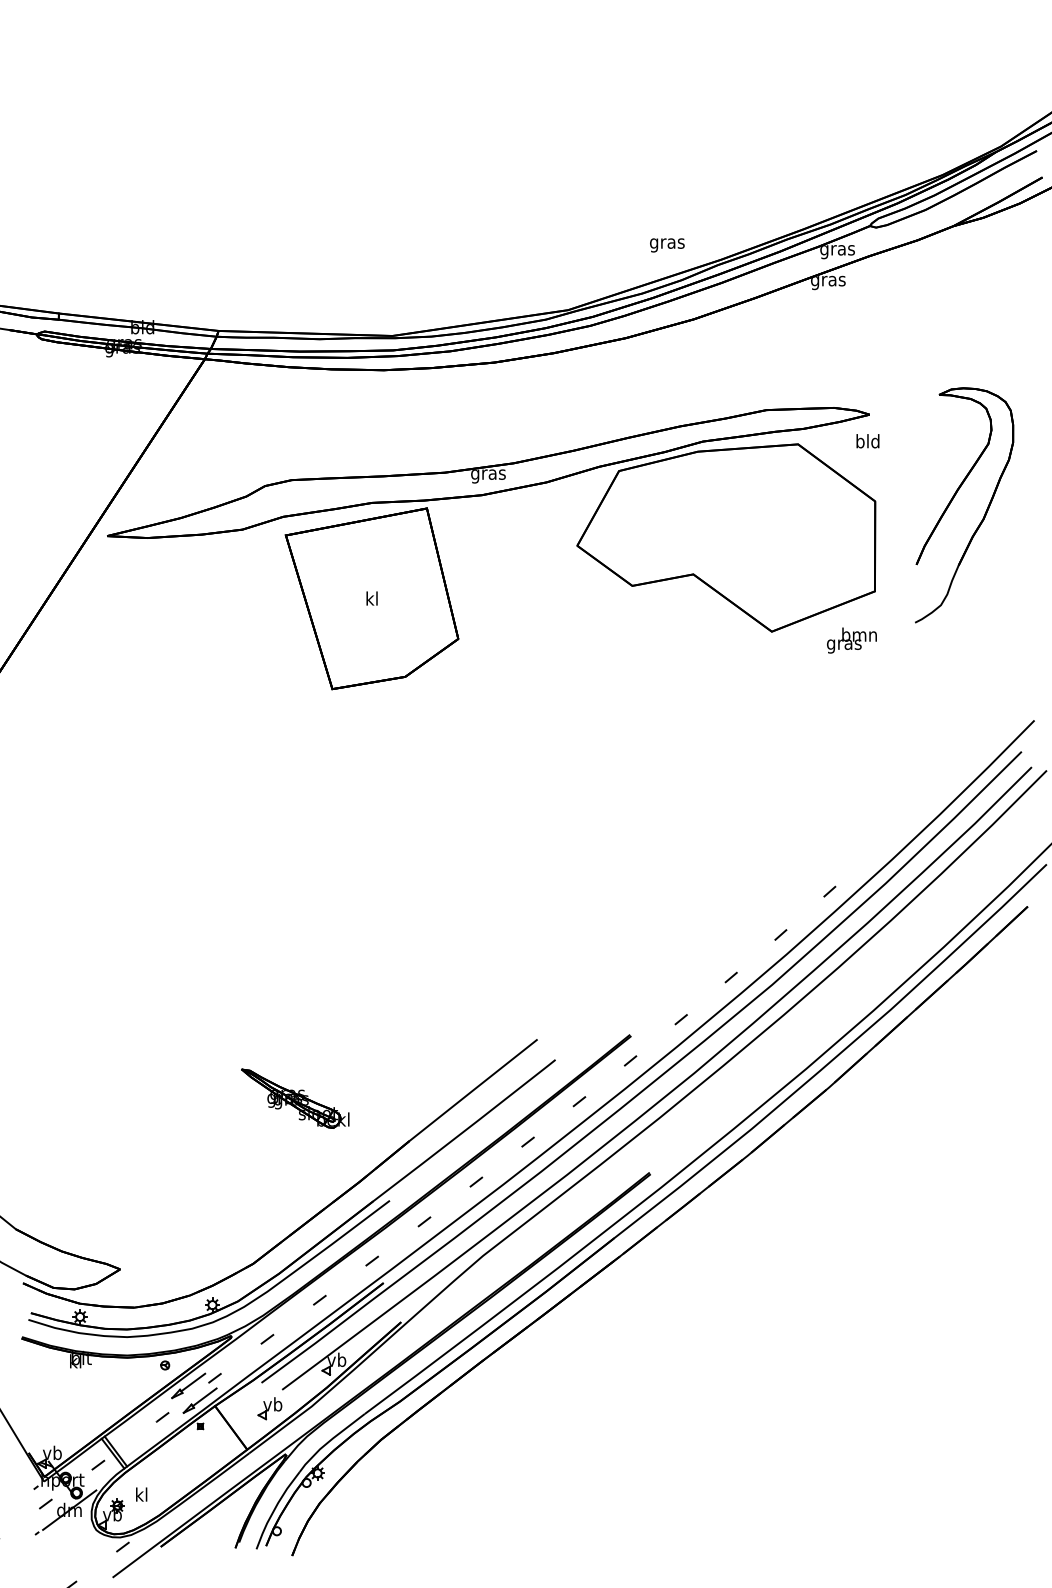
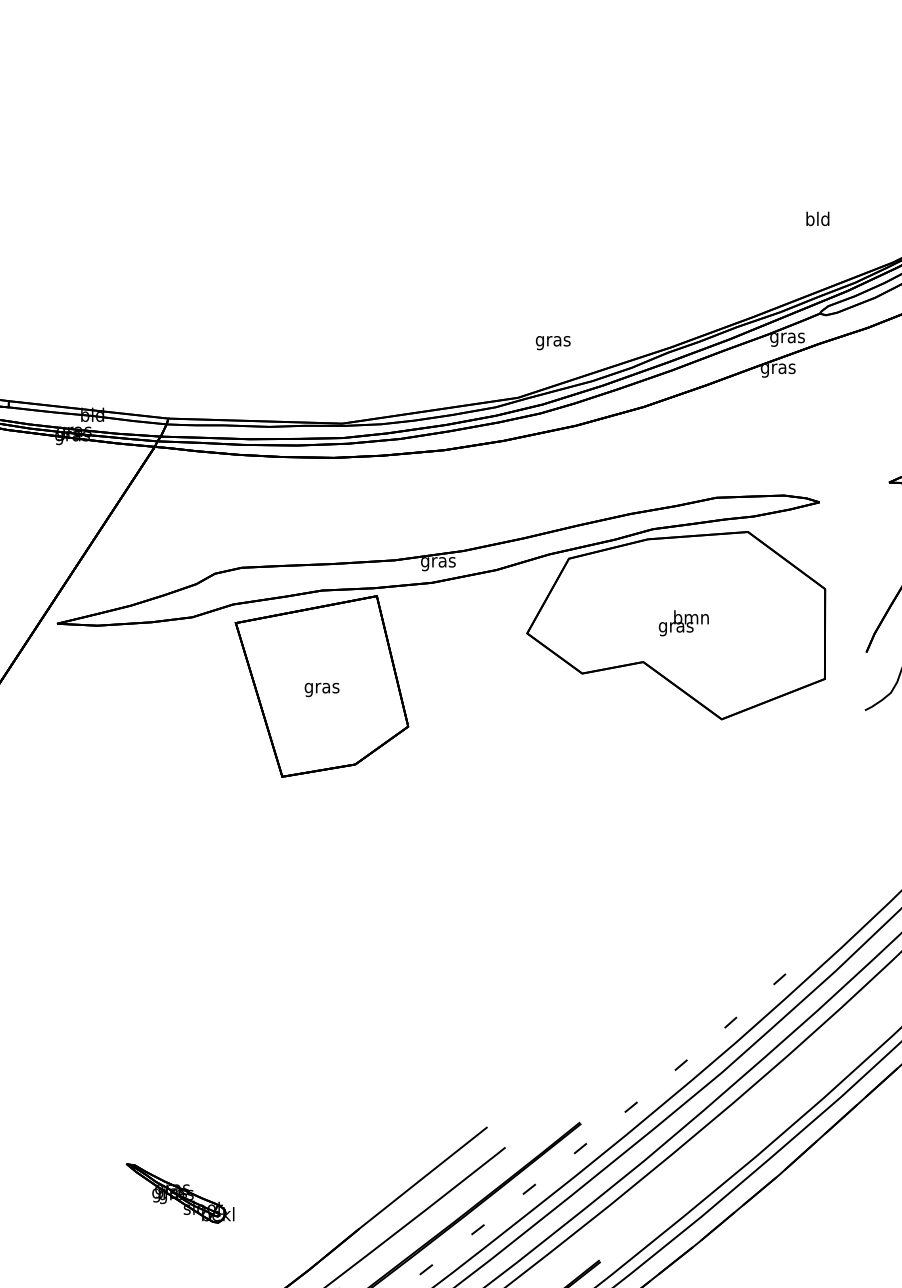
text: (667, 245) -> (553, 343), moved
text: (867, 441) -> (817, 219), moved
text: (371, 600) -> (321, 688), kl -> gras
text: (851, 640) -> (683, 623), moved
part: (295, 1098) -> (180, 1193), moved

